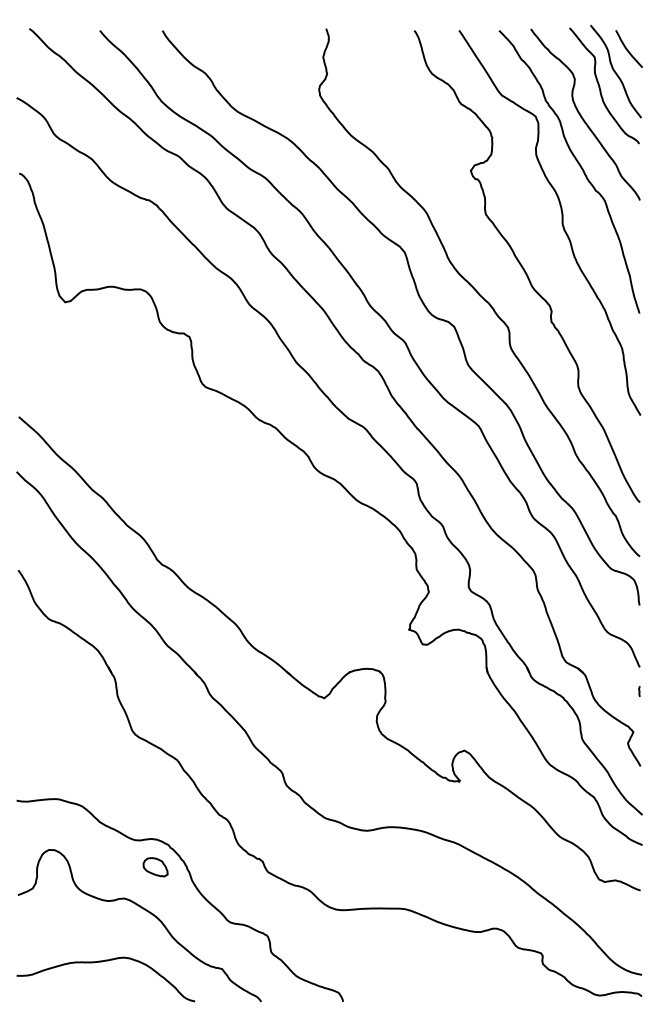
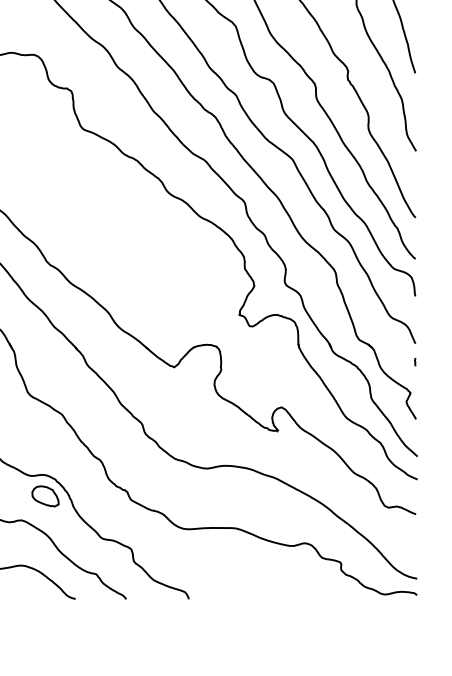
part: (155, 867) -> (45, 496), size x1.43

